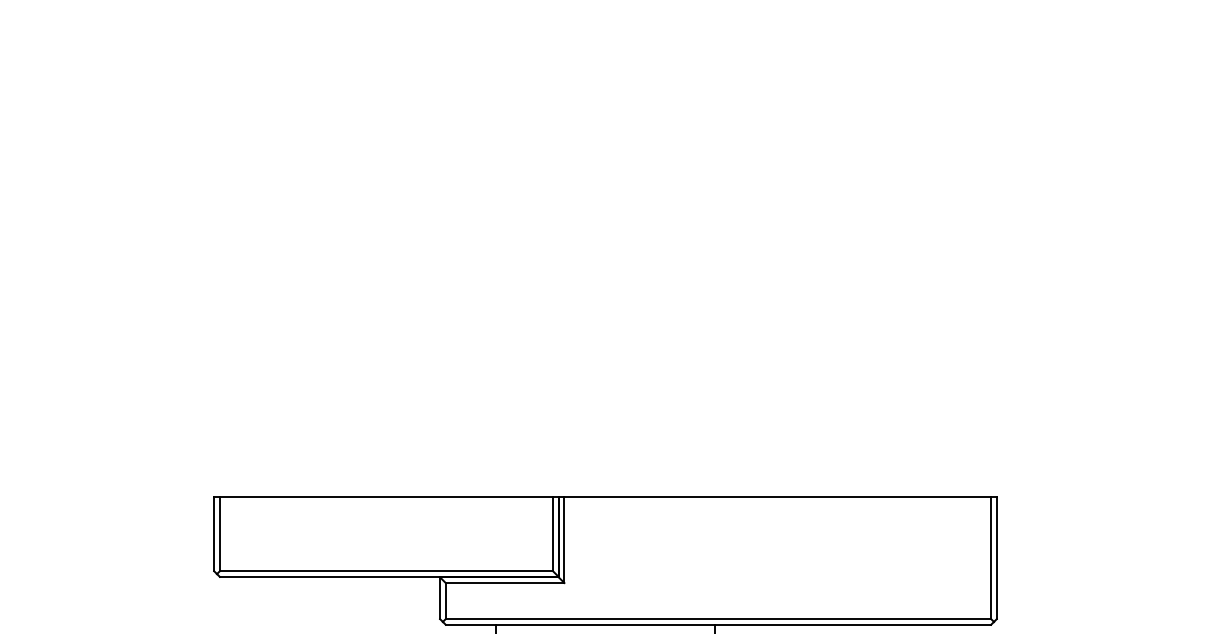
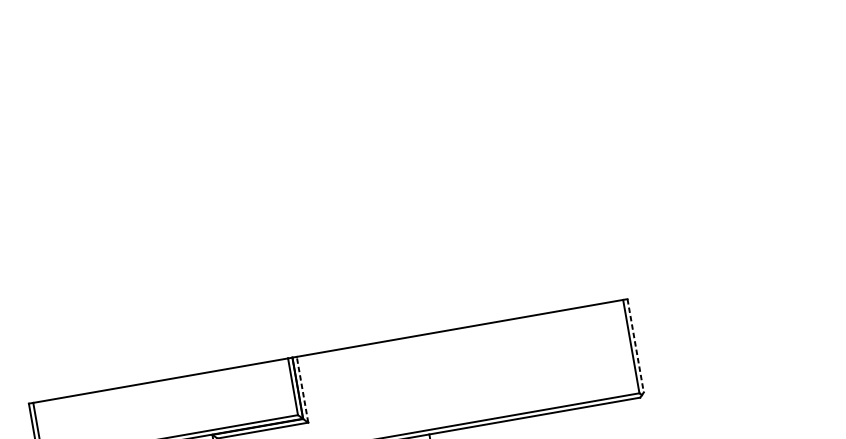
line: (564, 539) -> (302, 389), solid -> dashed
line: (996, 558) -> (635, 346), solid -> dashed

